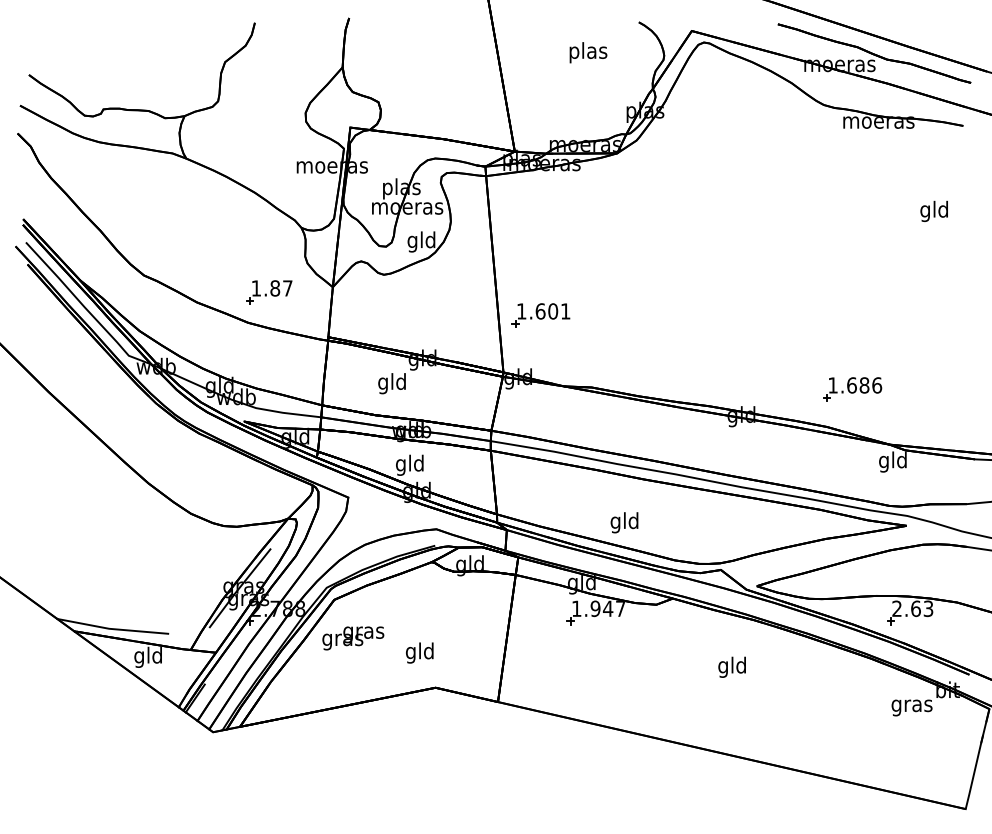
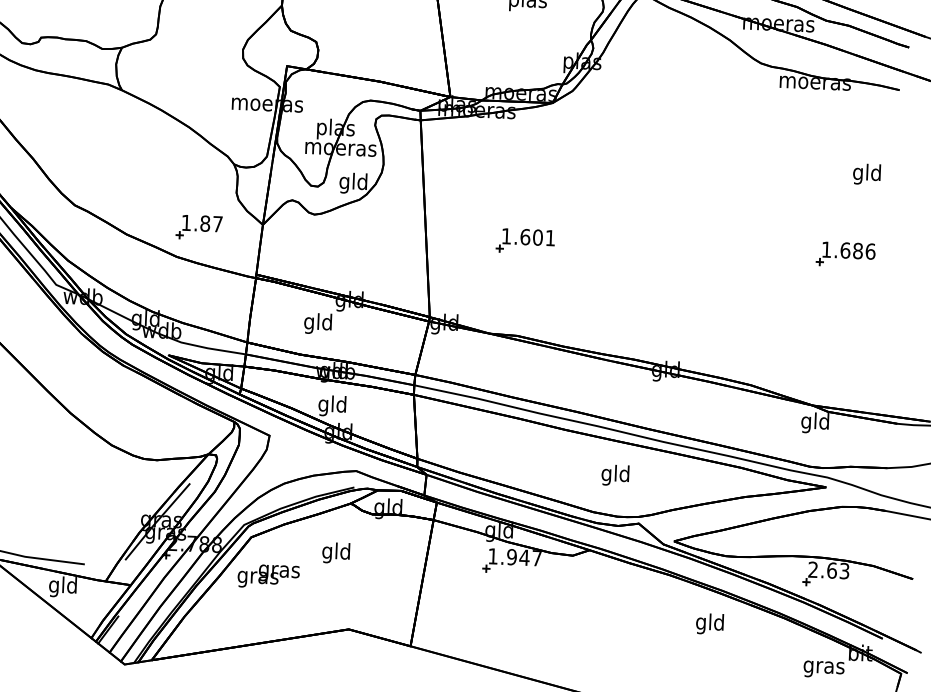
part: (540, 315) -> (525, 241), moved
part: (852, 389) -> (845, 254), moved
text: (624, 522) -> (615, 475), moved
text: (419, 652) -> (335, 552), moved
text: (731, 666) -> (709, 623), moved

